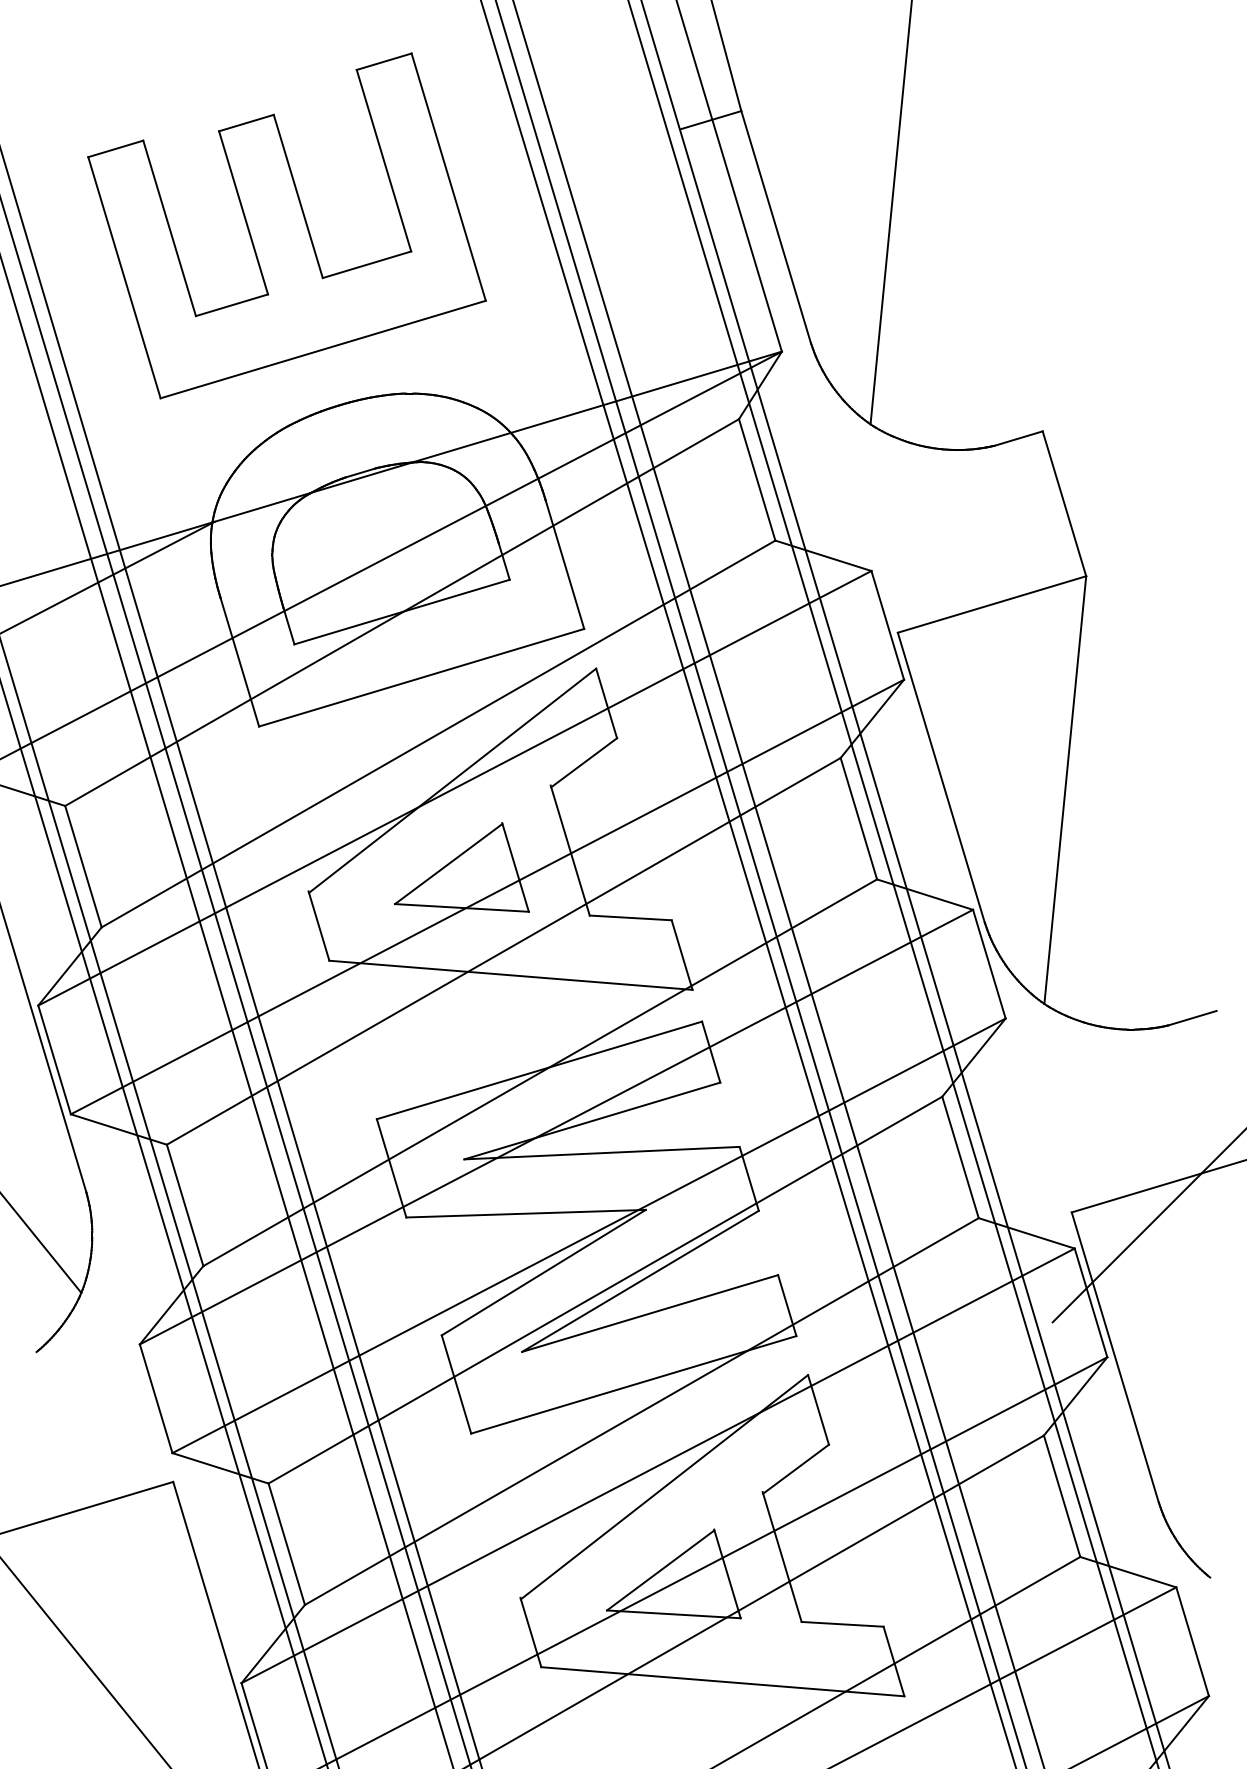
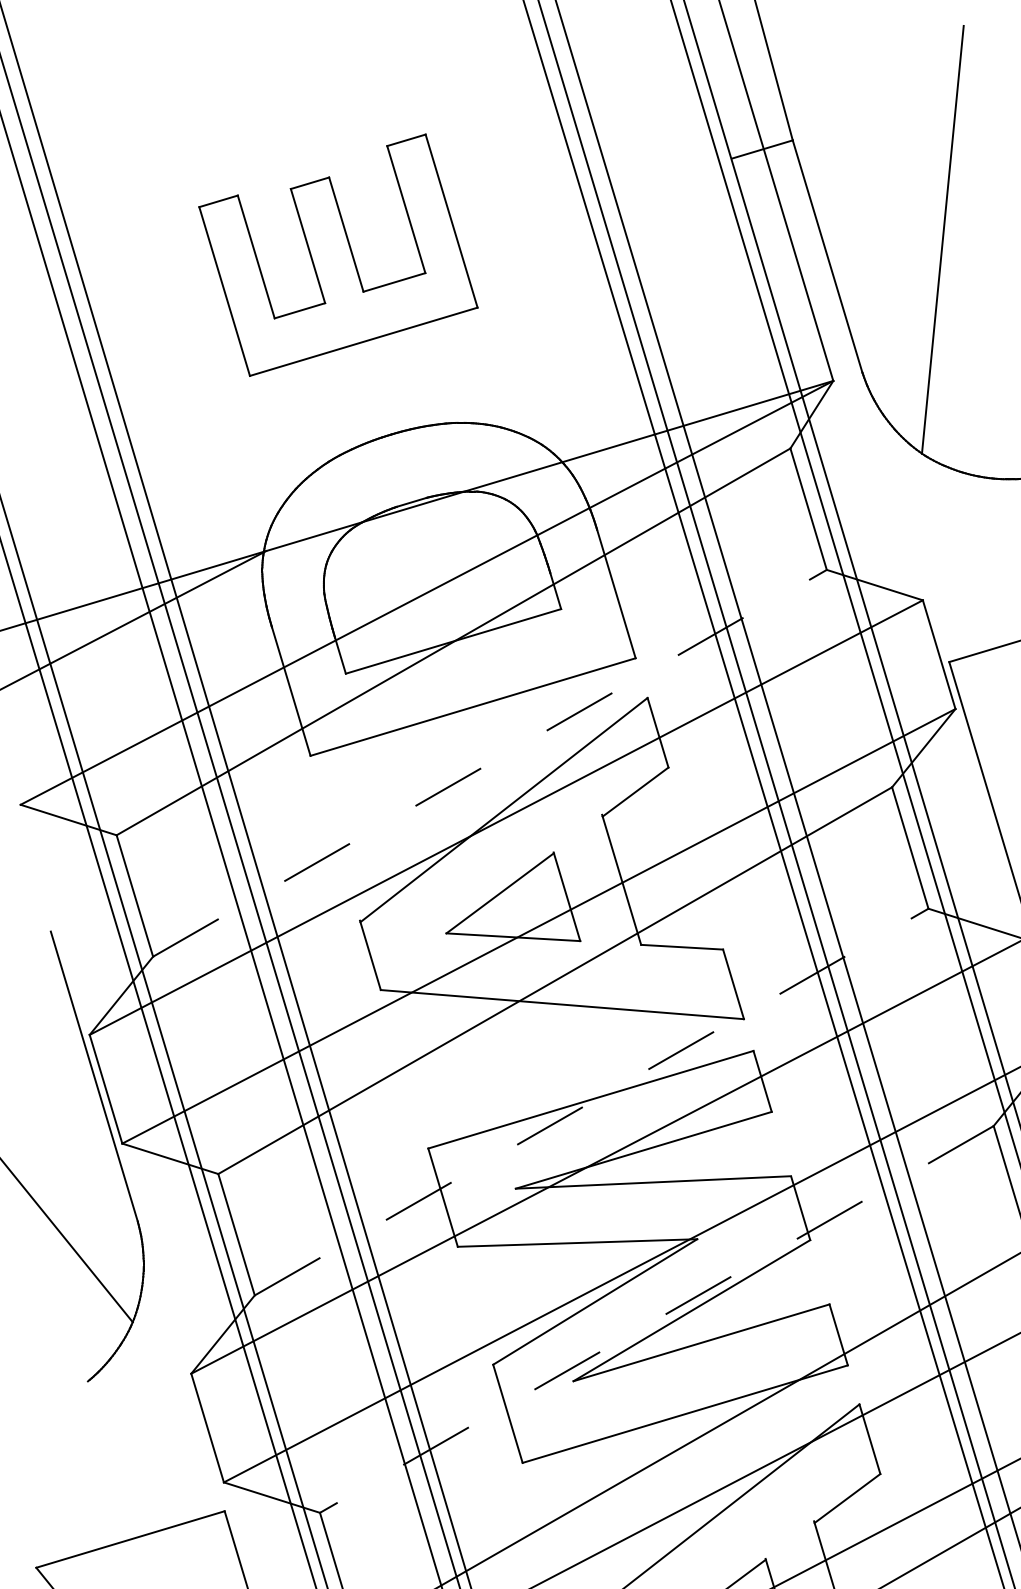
part: (286, 225) -> (337, 254), size x0.7
line: (438, 733) -> (489, 762), solid -> dashed
line: (540, 1072) -> (591, 1101), solid -> dashed
line: (604, 1290) -> (655, 1319), solid -> dashed

